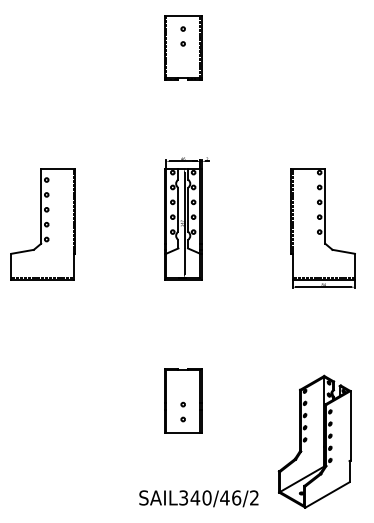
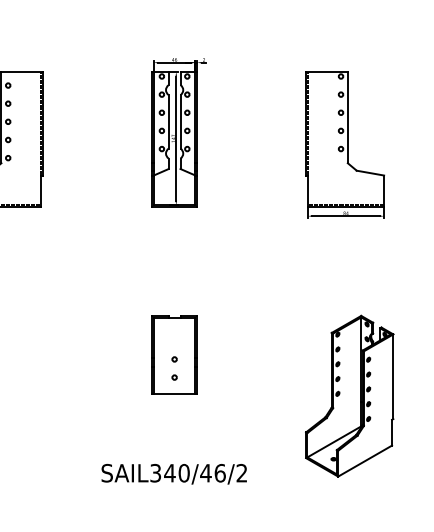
part: (314, 441) -> (349, 395), moved
text: (198, 498) -> (173, 473), moved

